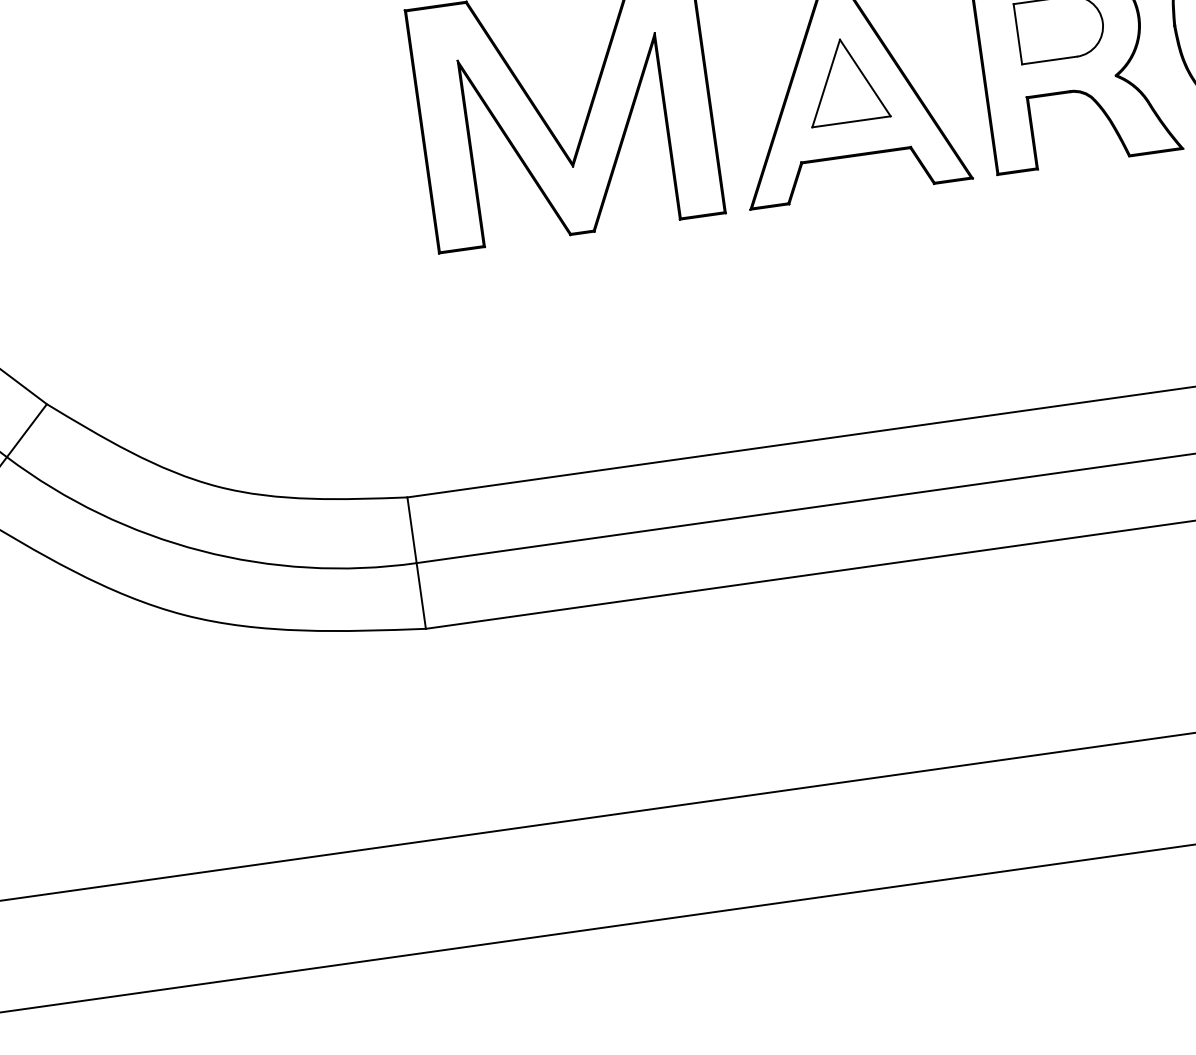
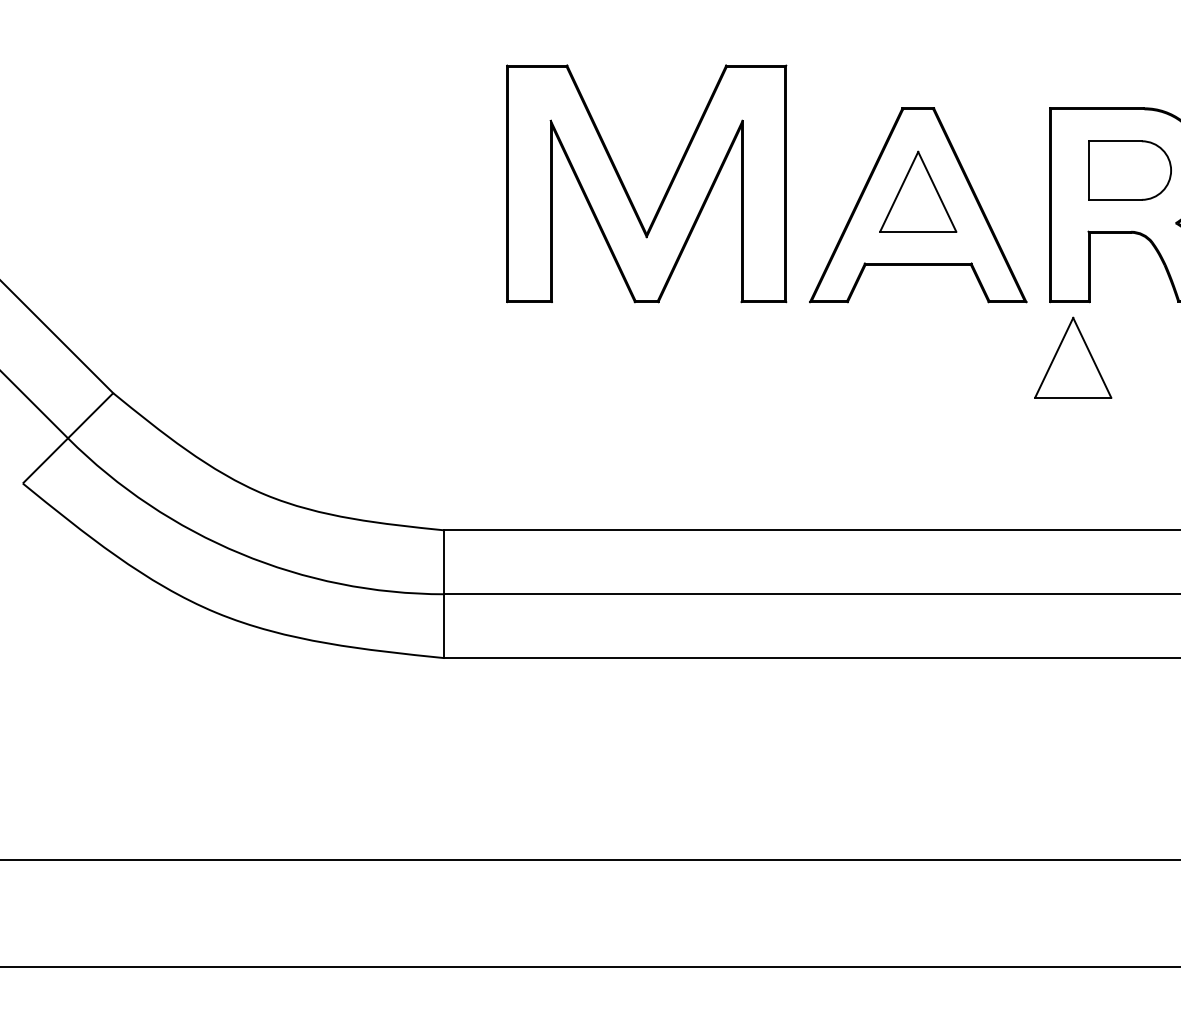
part: (1029, 228) -> (1073, 357), added

